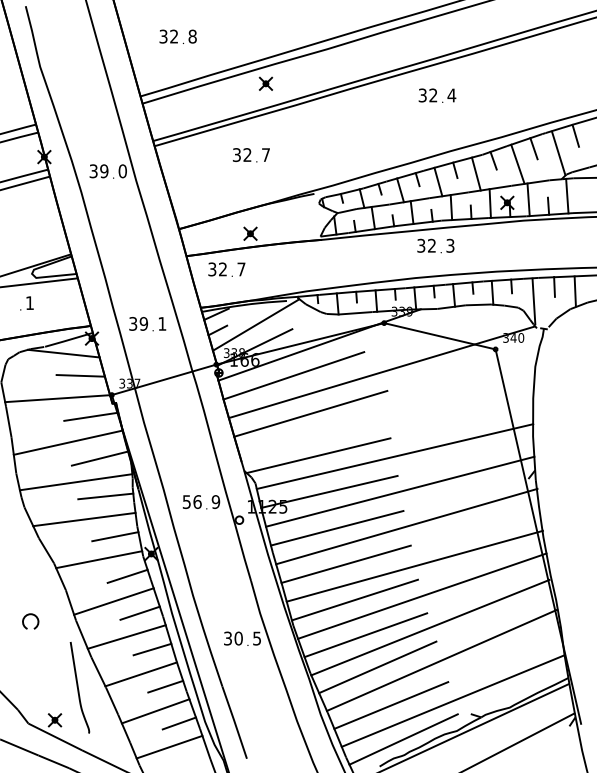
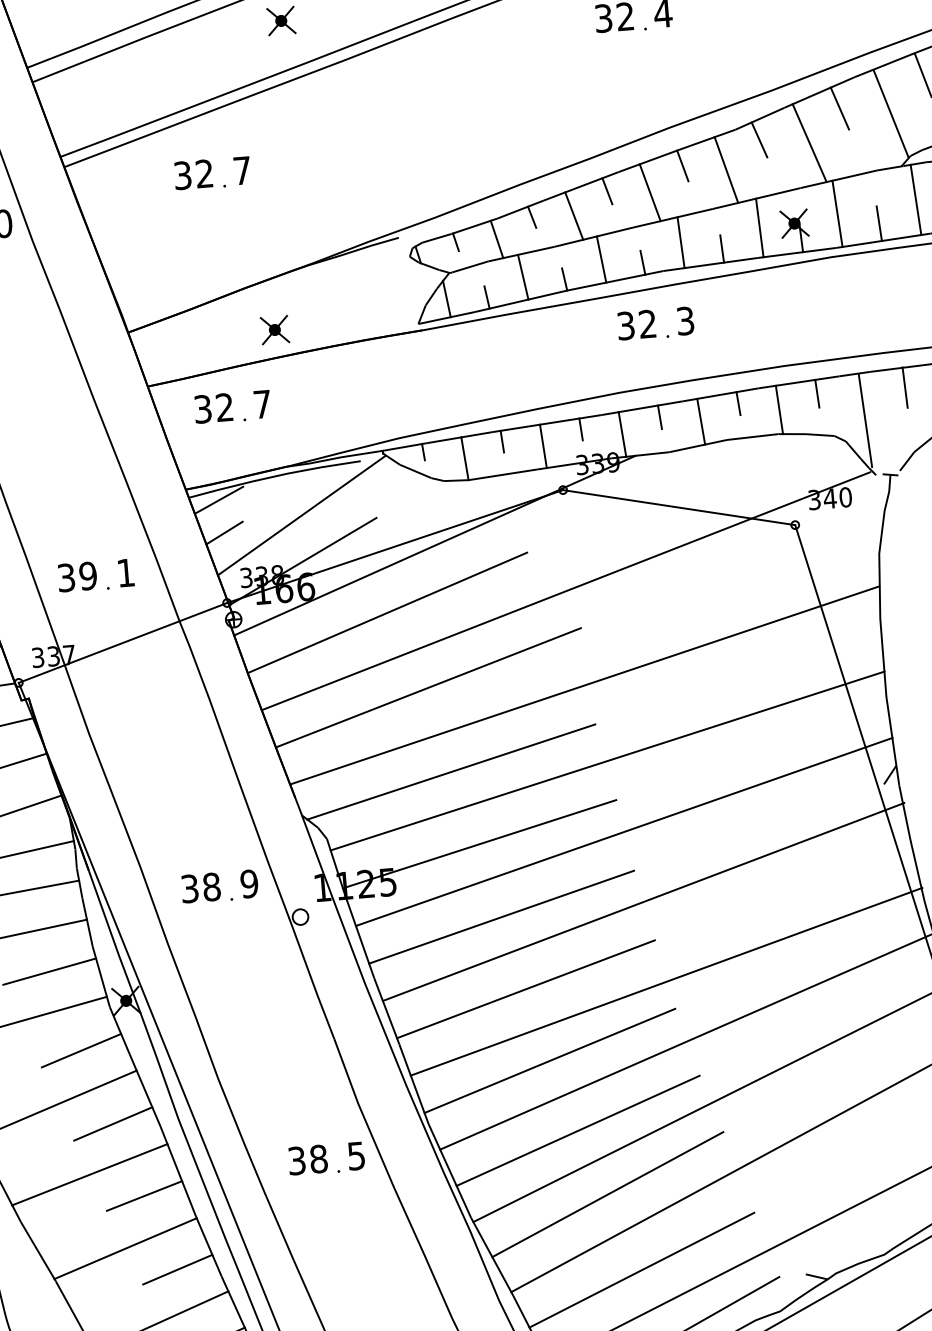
text: (251, 155) -> (212, 174), moved
text: (147, 324) -> (95, 576), moved
line: (386, 418) -> (583, 684), added
text: (192, 501) -> (201, 886), 56 -> 38
text: (238, 638) -> (318, 1158), 30 -> 38

